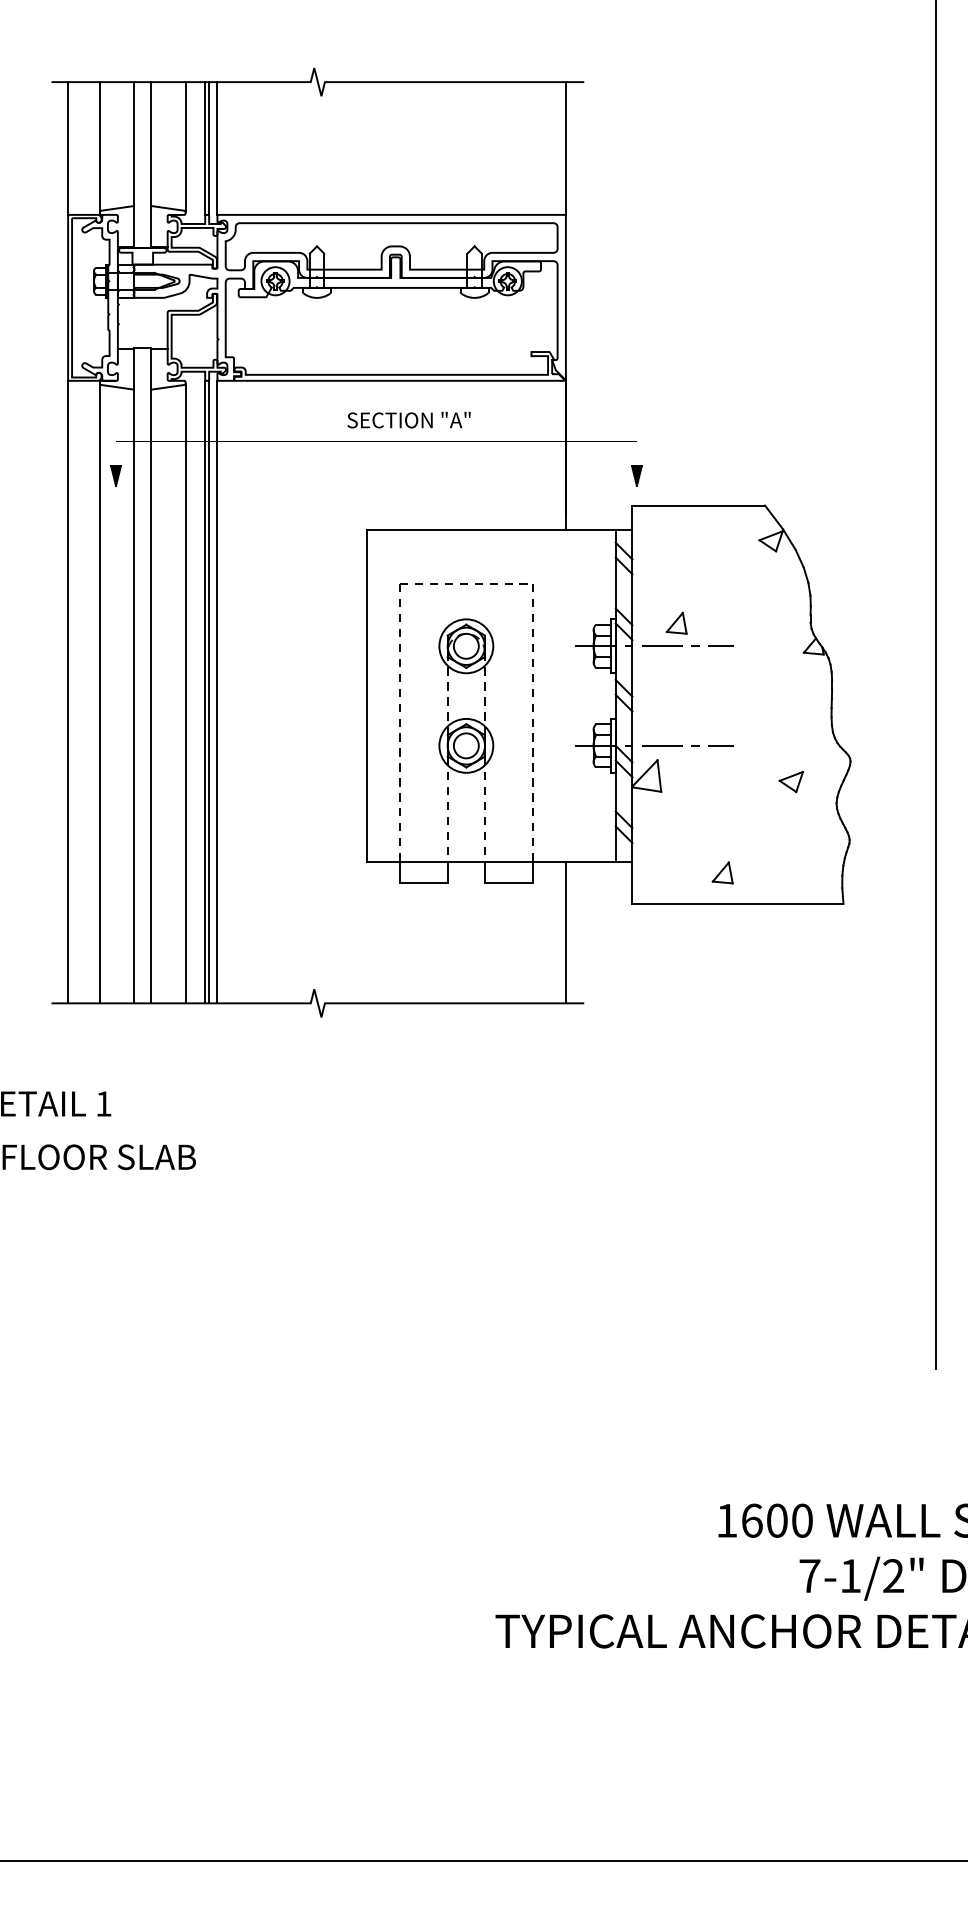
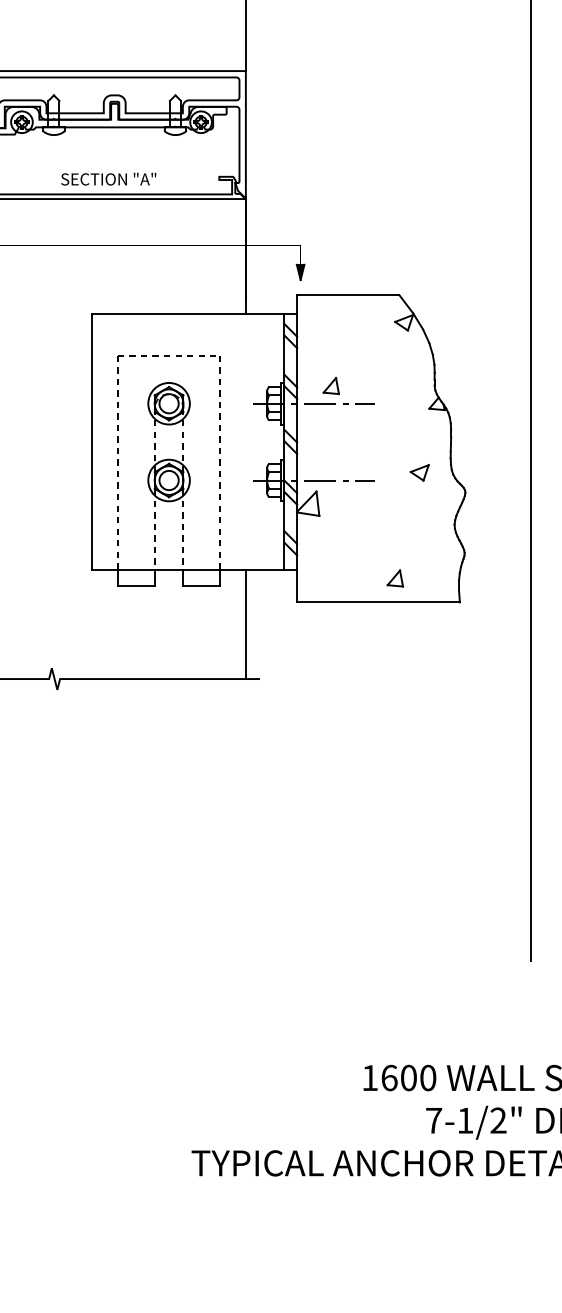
text: (408, 419) -> (108, 178), moved
part: (790, 782) -> (419, 473), moved
part: (722, 872) -> (395, 578), moved

